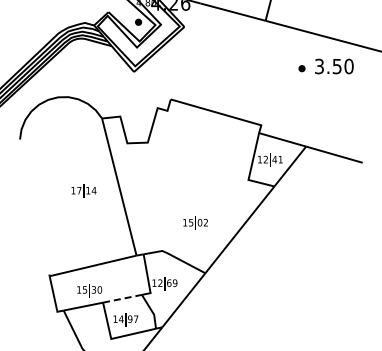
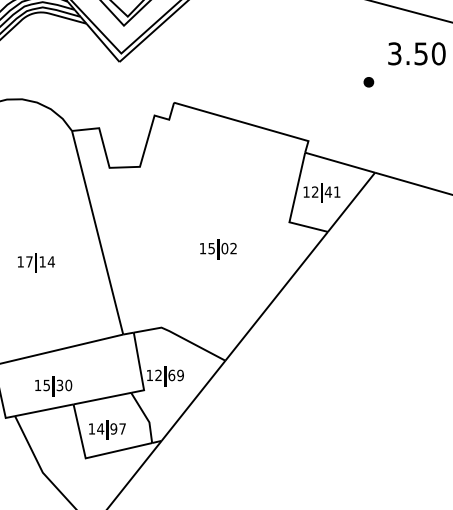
part: (301, 68) -> (368, 82), moved
text: (83, 190) -> (35, 261), moved
text: (195, 222) -> (218, 248), moved
line: (122, 298) -> (102, 398), dashed -> solid

